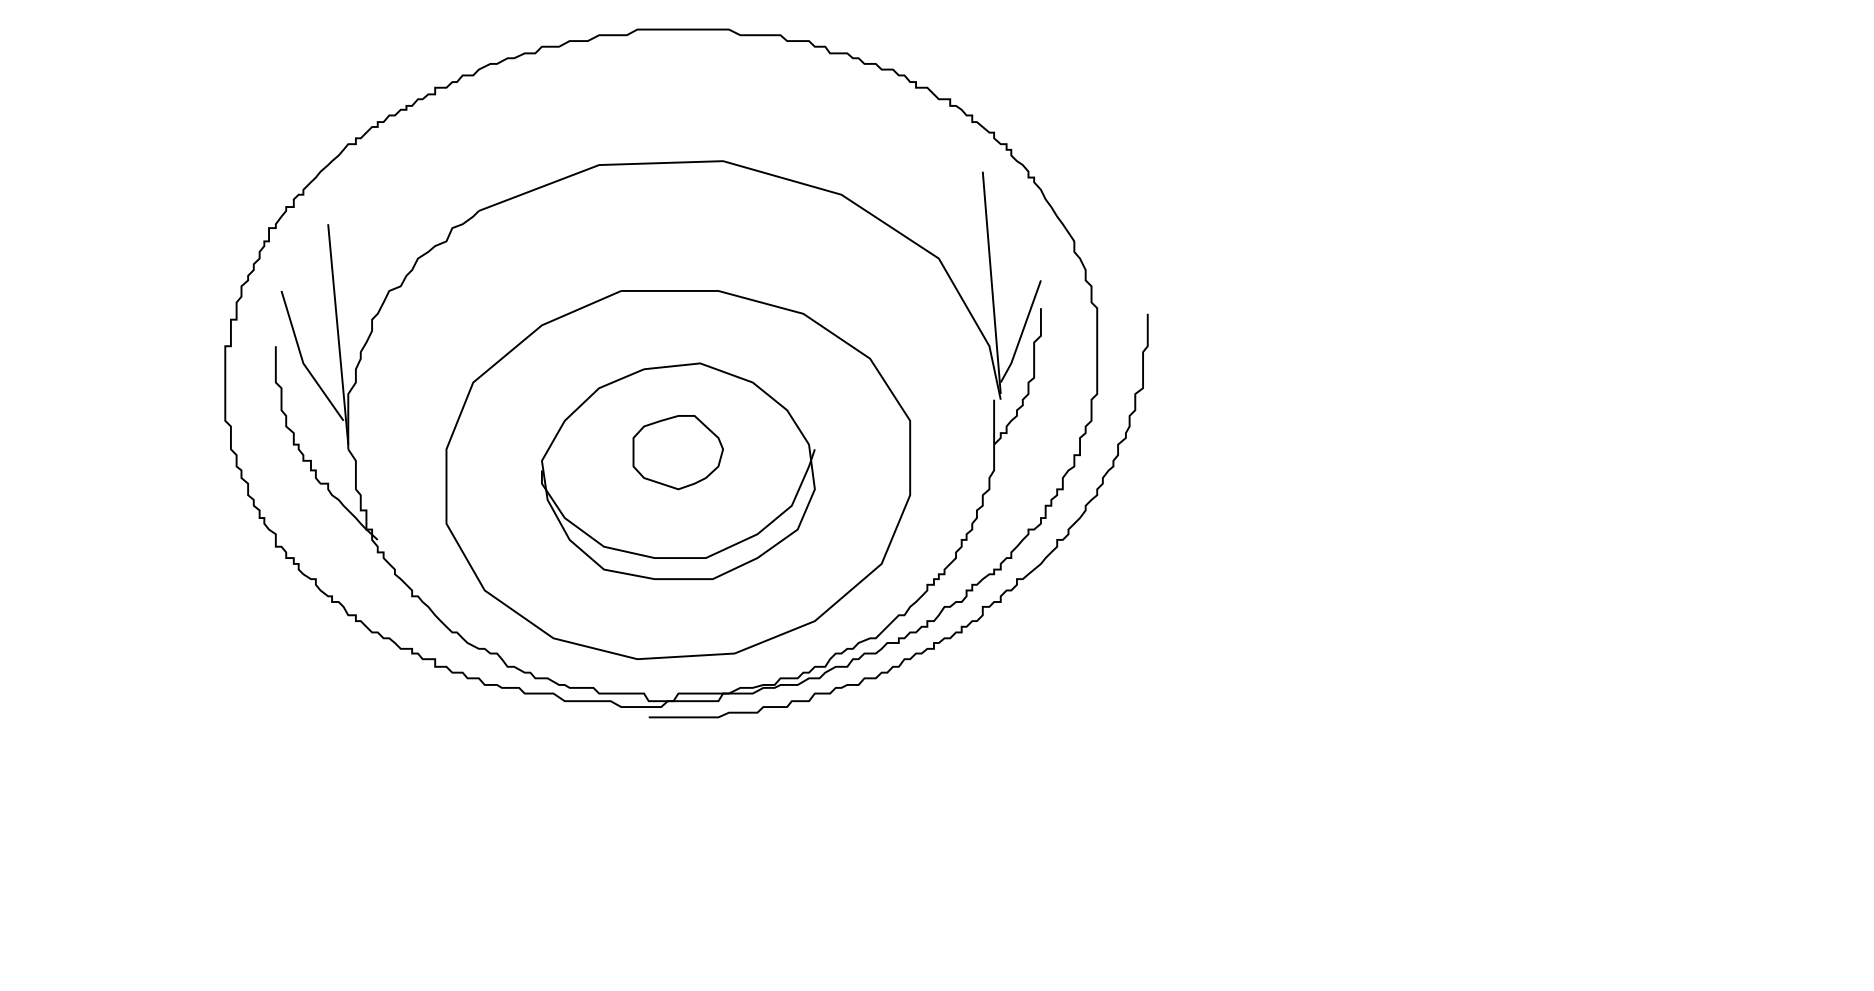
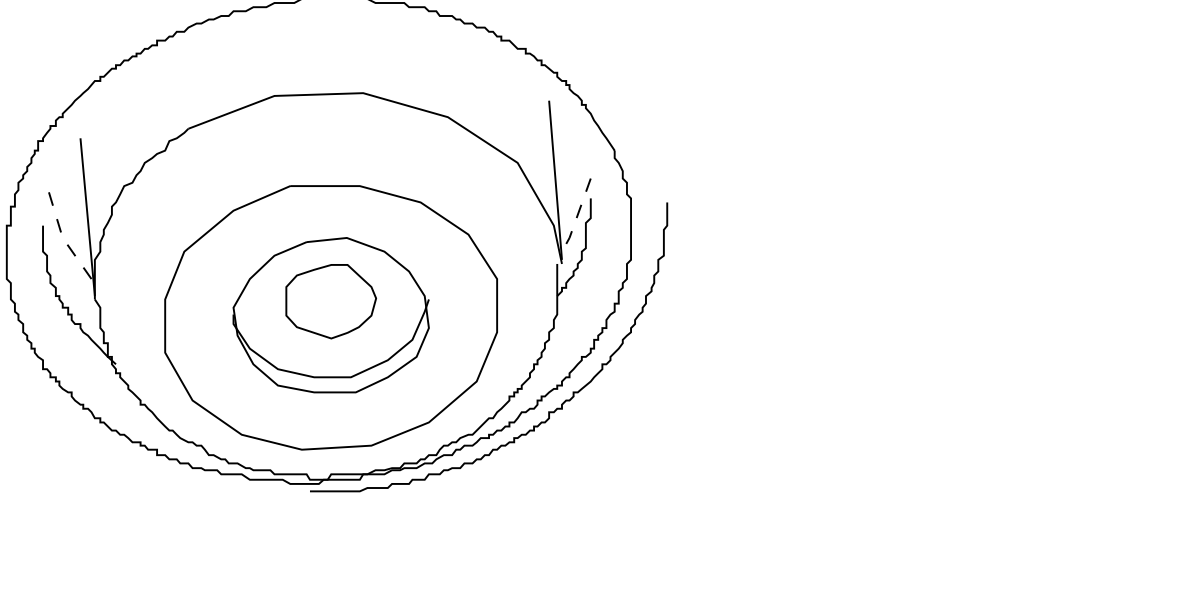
line: (1022, 332) -> (577, 215), solid -> dashed
line: (302, 361) -> (62, 236), solid -> dashed
part: (677, 452) -> (330, 301), size x1.4

